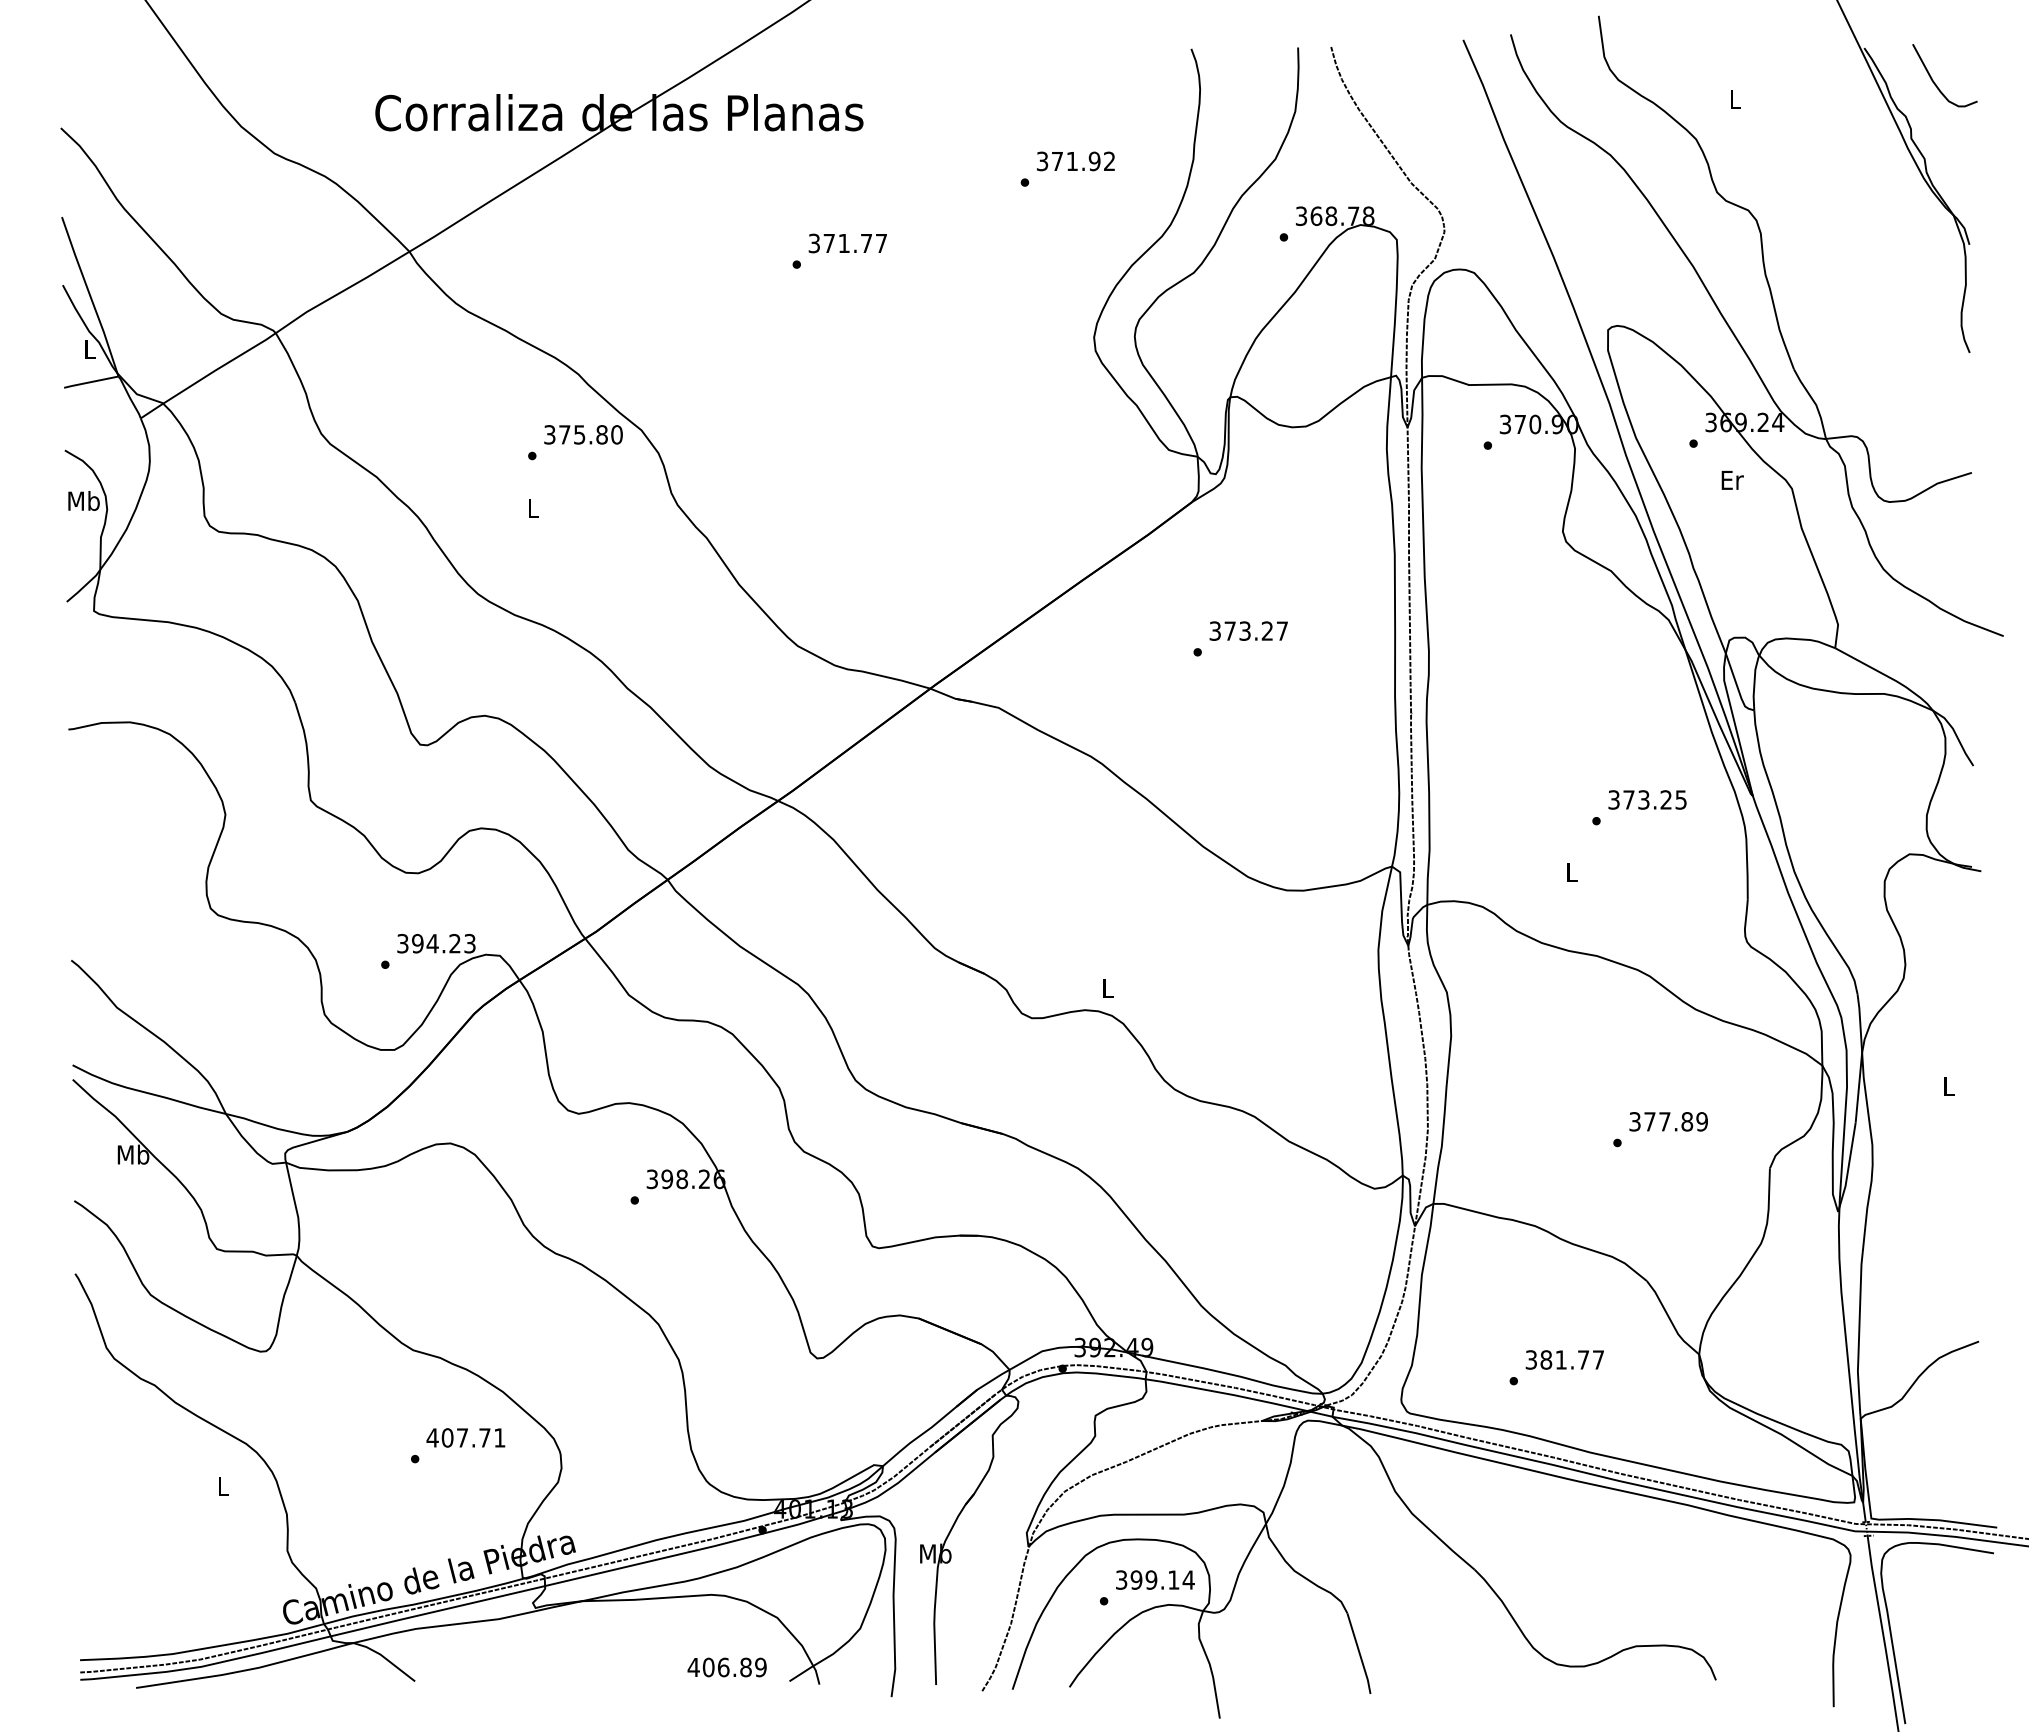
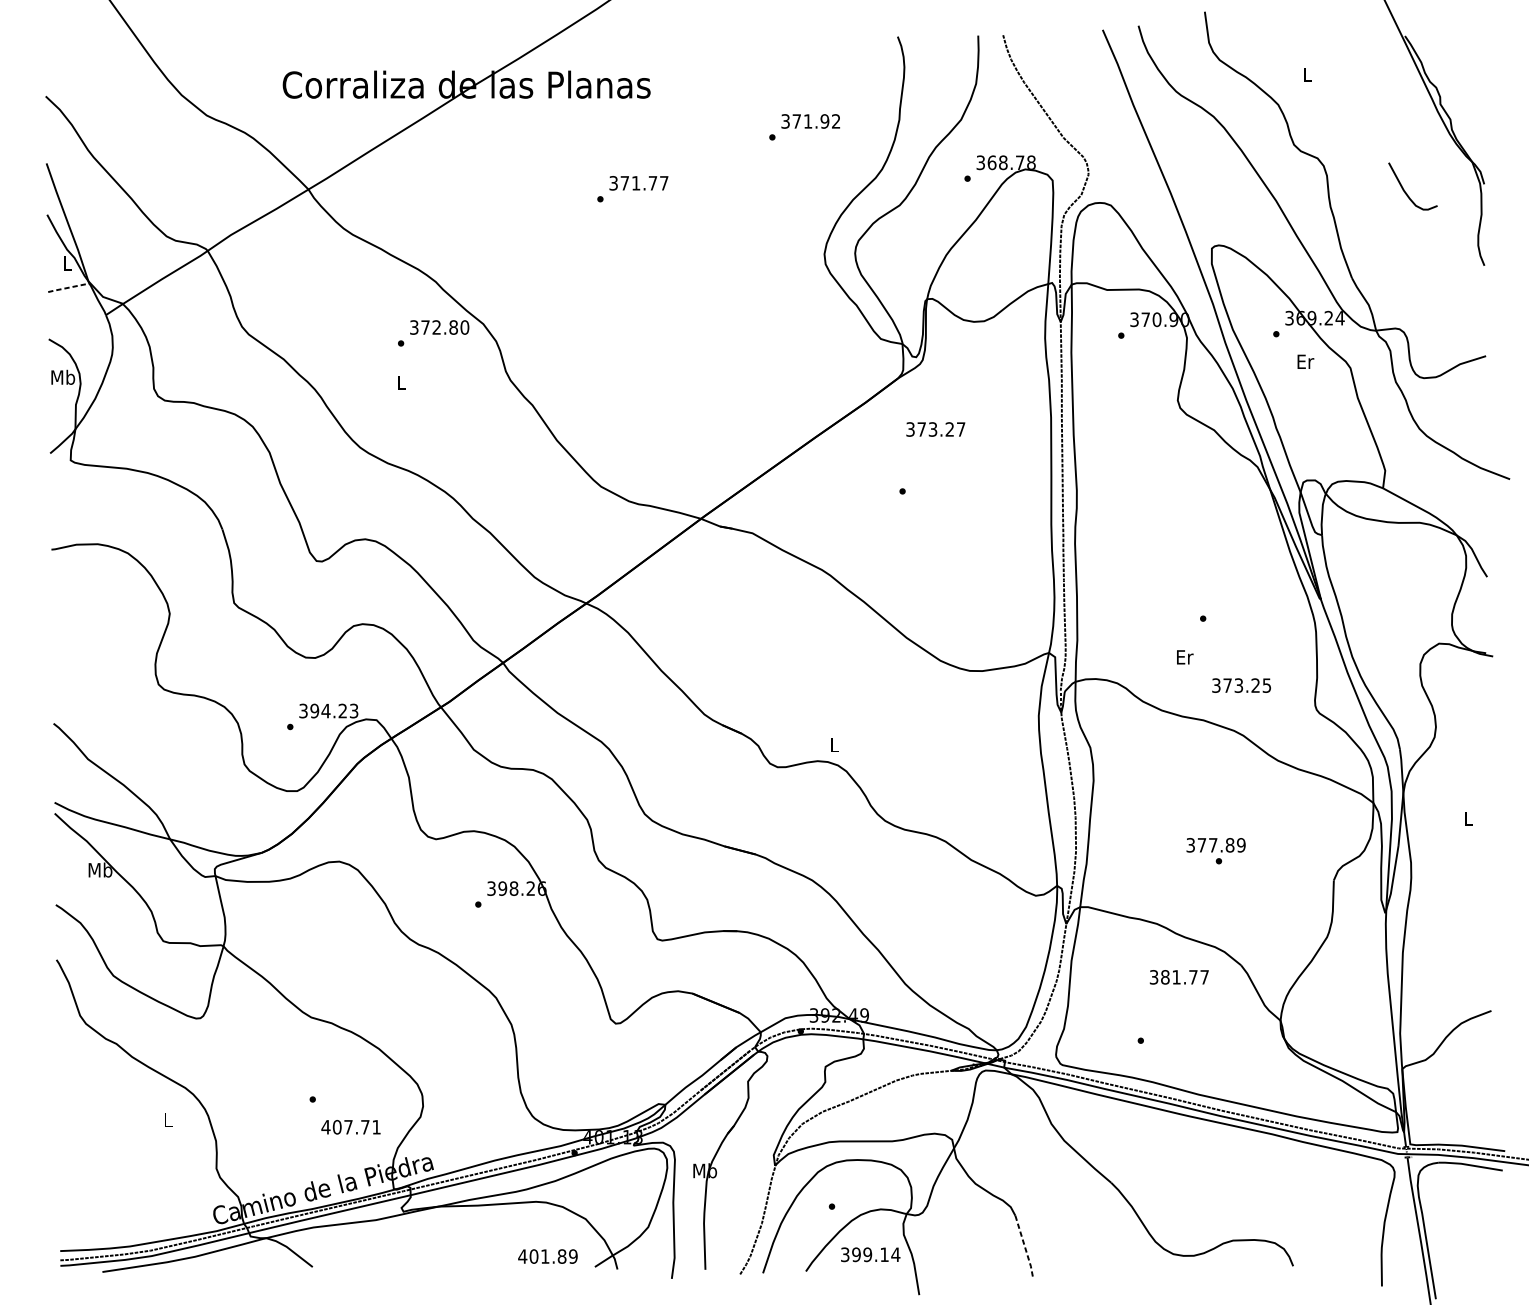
curve: (1934, 81) -> (1405, 190), moved
line: (91, 382) -> (68, 288), solid -> dashed
text: (579, 434) -> (436, 327), 375.80 -> 372.80
text: (1248, 630) -> (935, 429), moved
text: (1647, 799) -> (1241, 685), moved
text: (1572, 872) -> (1185, 657), L -> Er
text: (1668, 1121) -> (1215, 845), moved
text: (1564, 1359) -> (1179, 976), moved
text: (465, 1437) -> (350, 1126), moved
text: (1155, 1579) -> (870, 1254), moved
line: (1359, 1654) -> (1024, 1246), solid -> dashed
text: (723, 1667) -> (545, 1256), 406.89 -> 401.89

